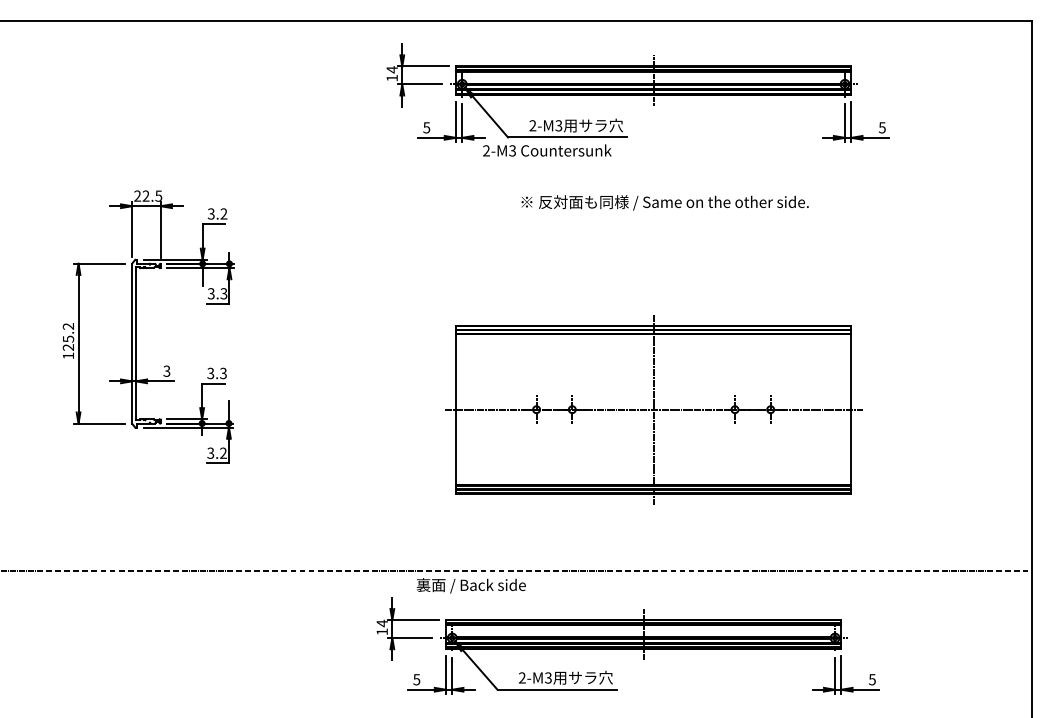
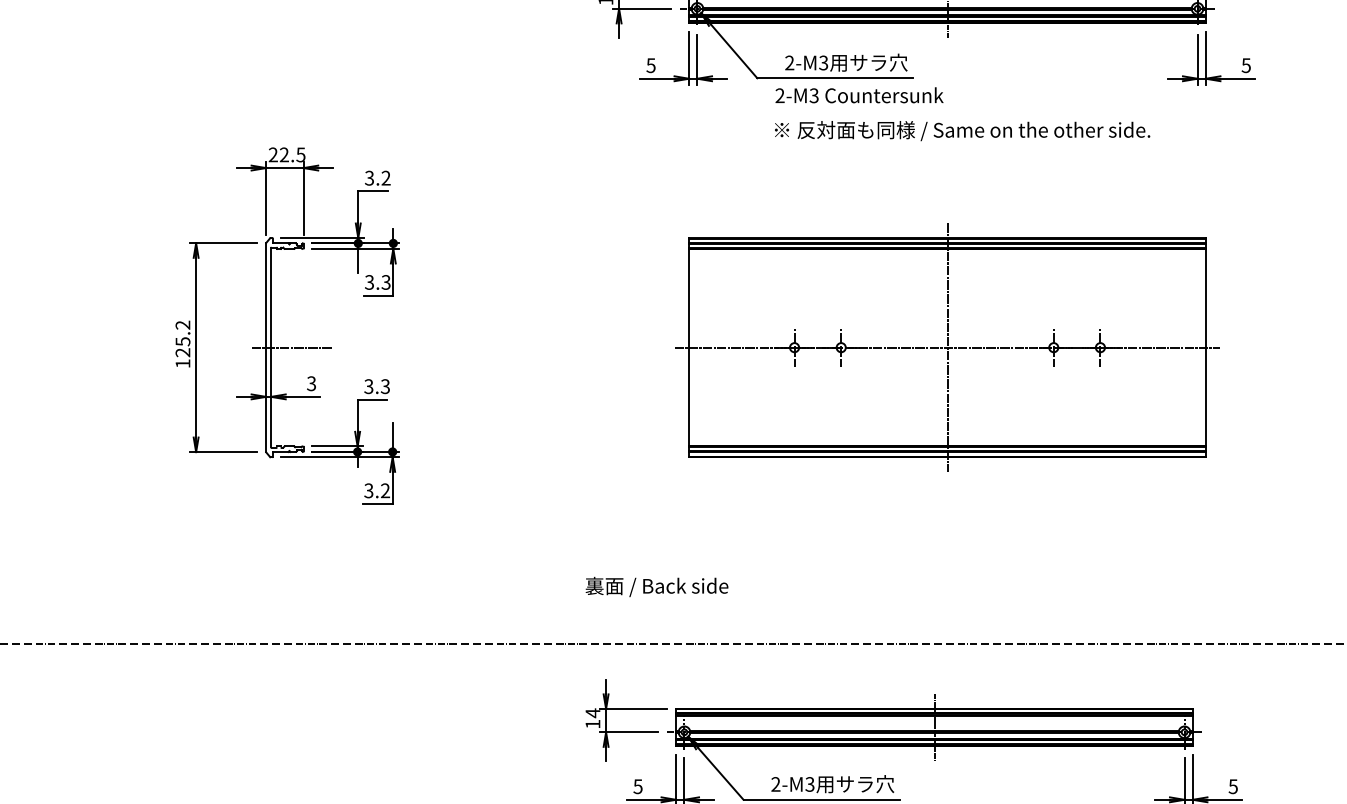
text: (547, 150) -> (859, 95), moved
text: (664, 202) -> (961, 130), moved
line: (151, 343) -> (291, 347), added
part: (653, 409) -> (947, 347), moved
text: (470, 585) -> (655, 586), moved

